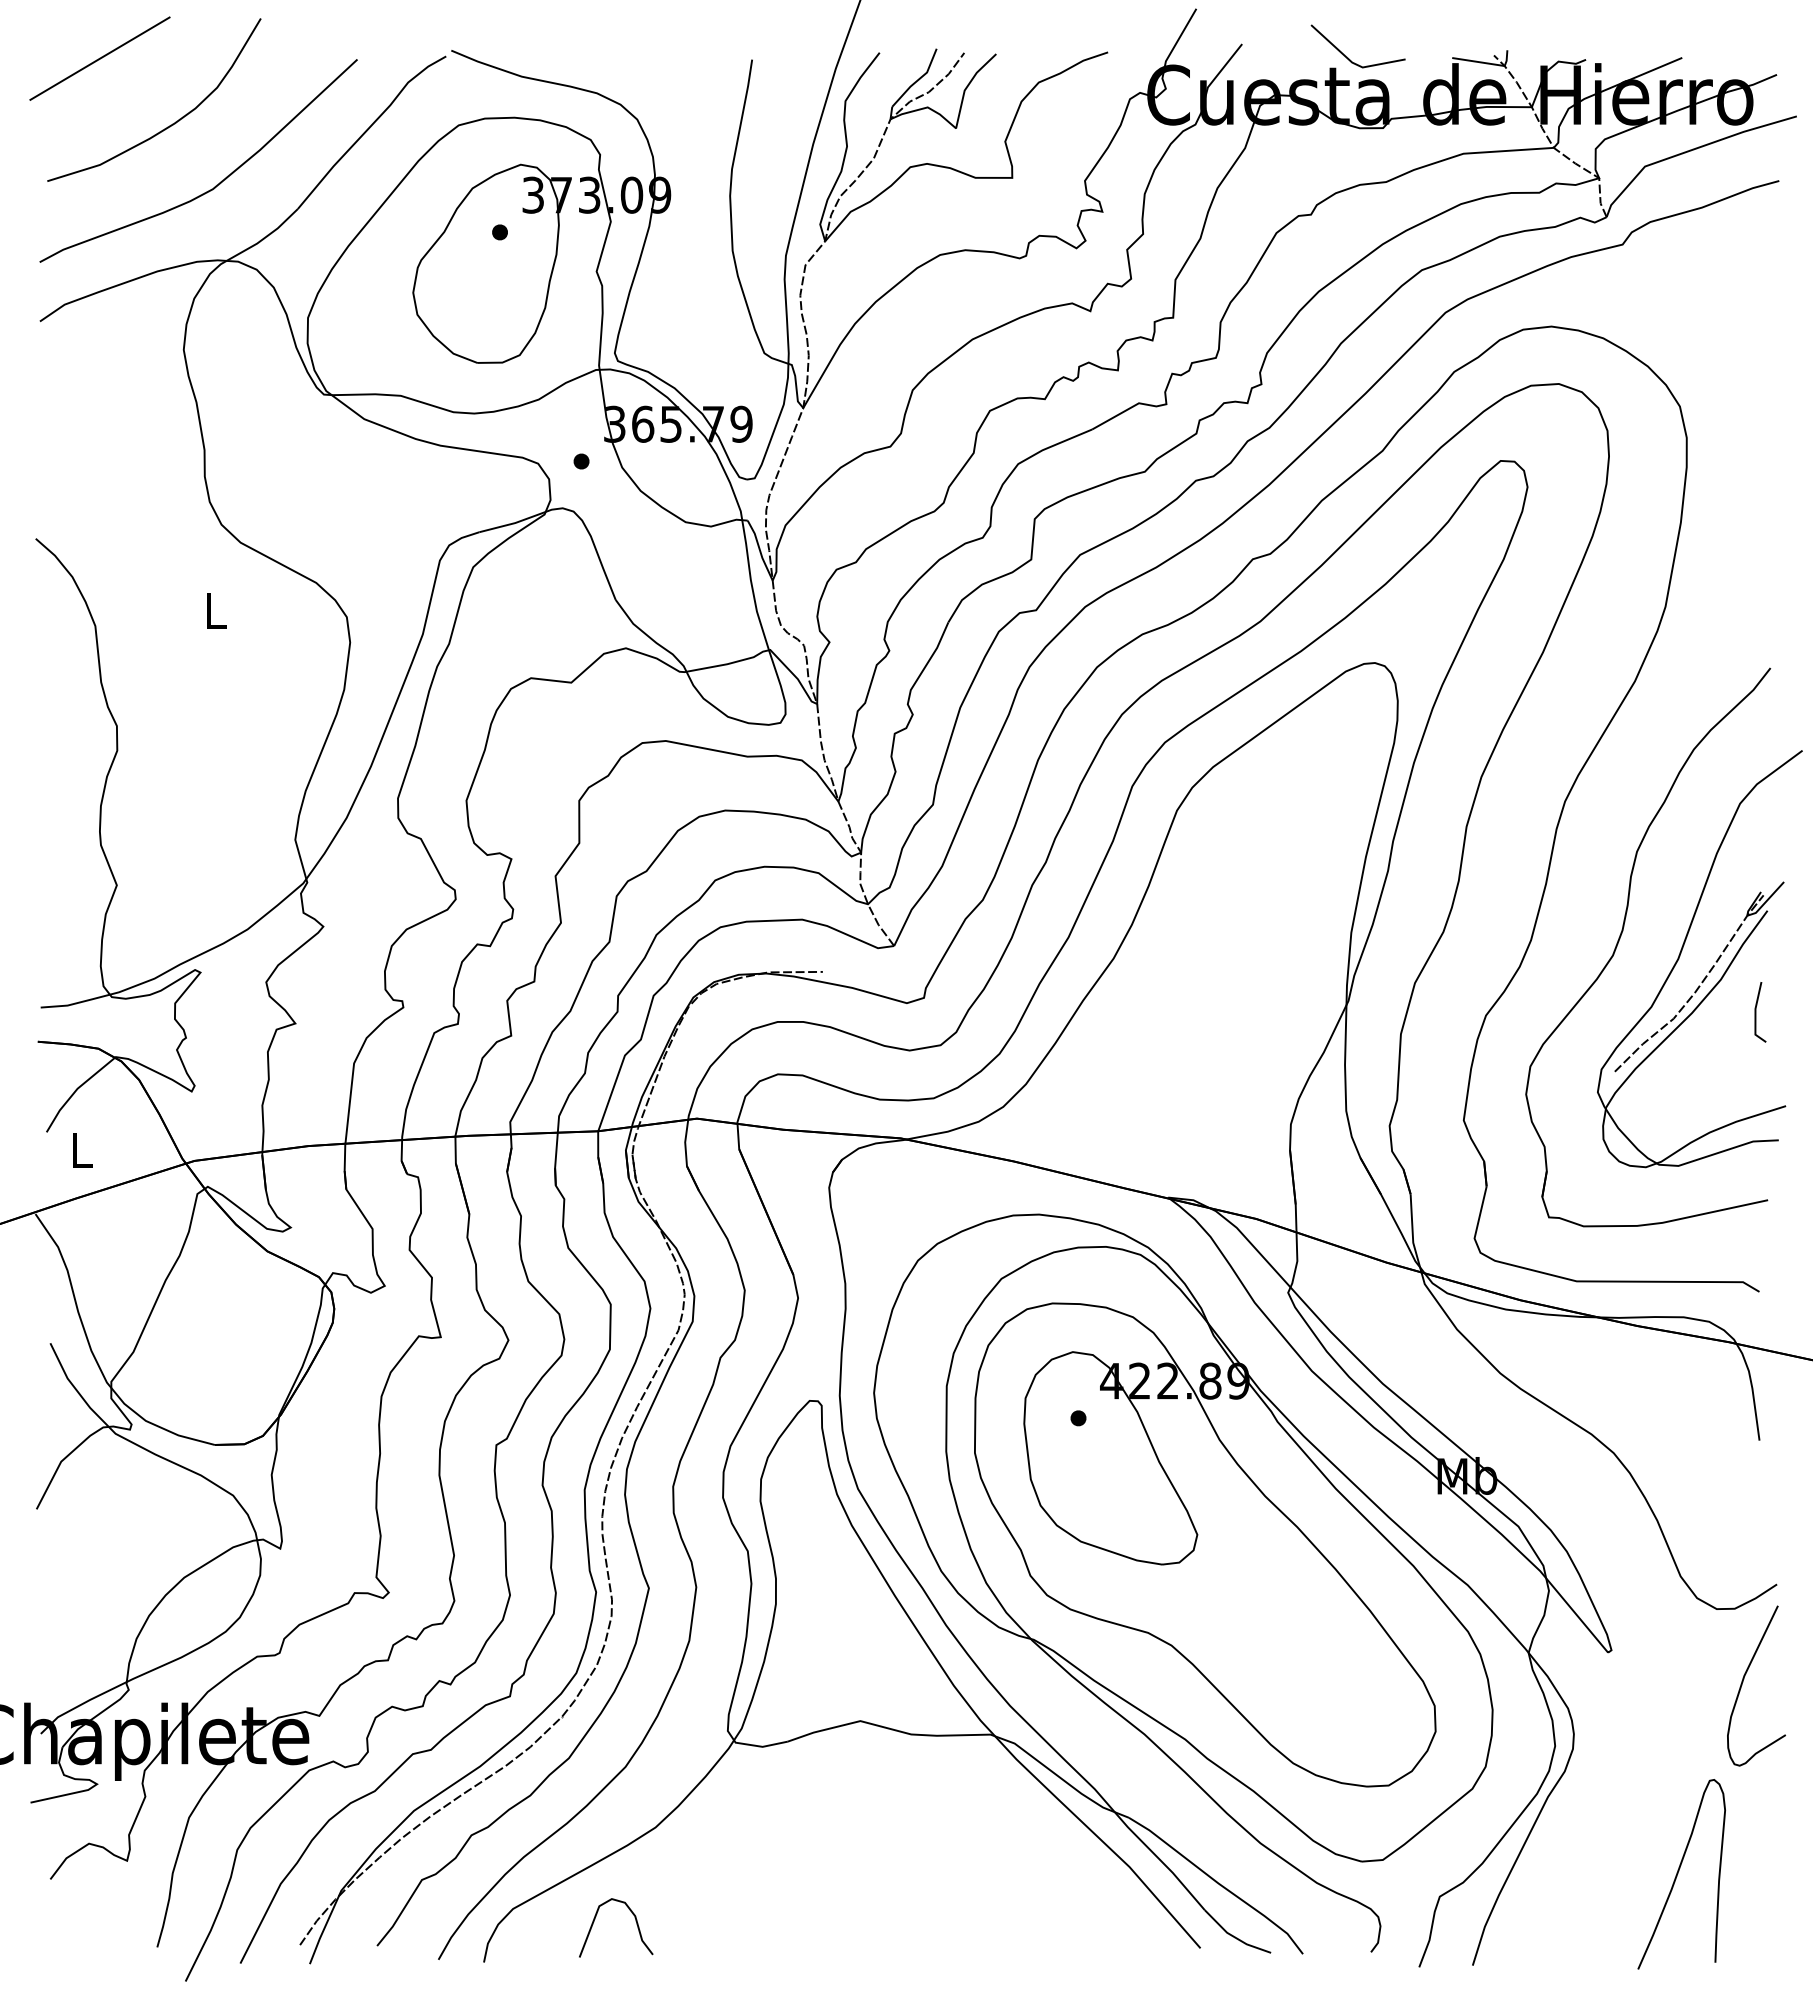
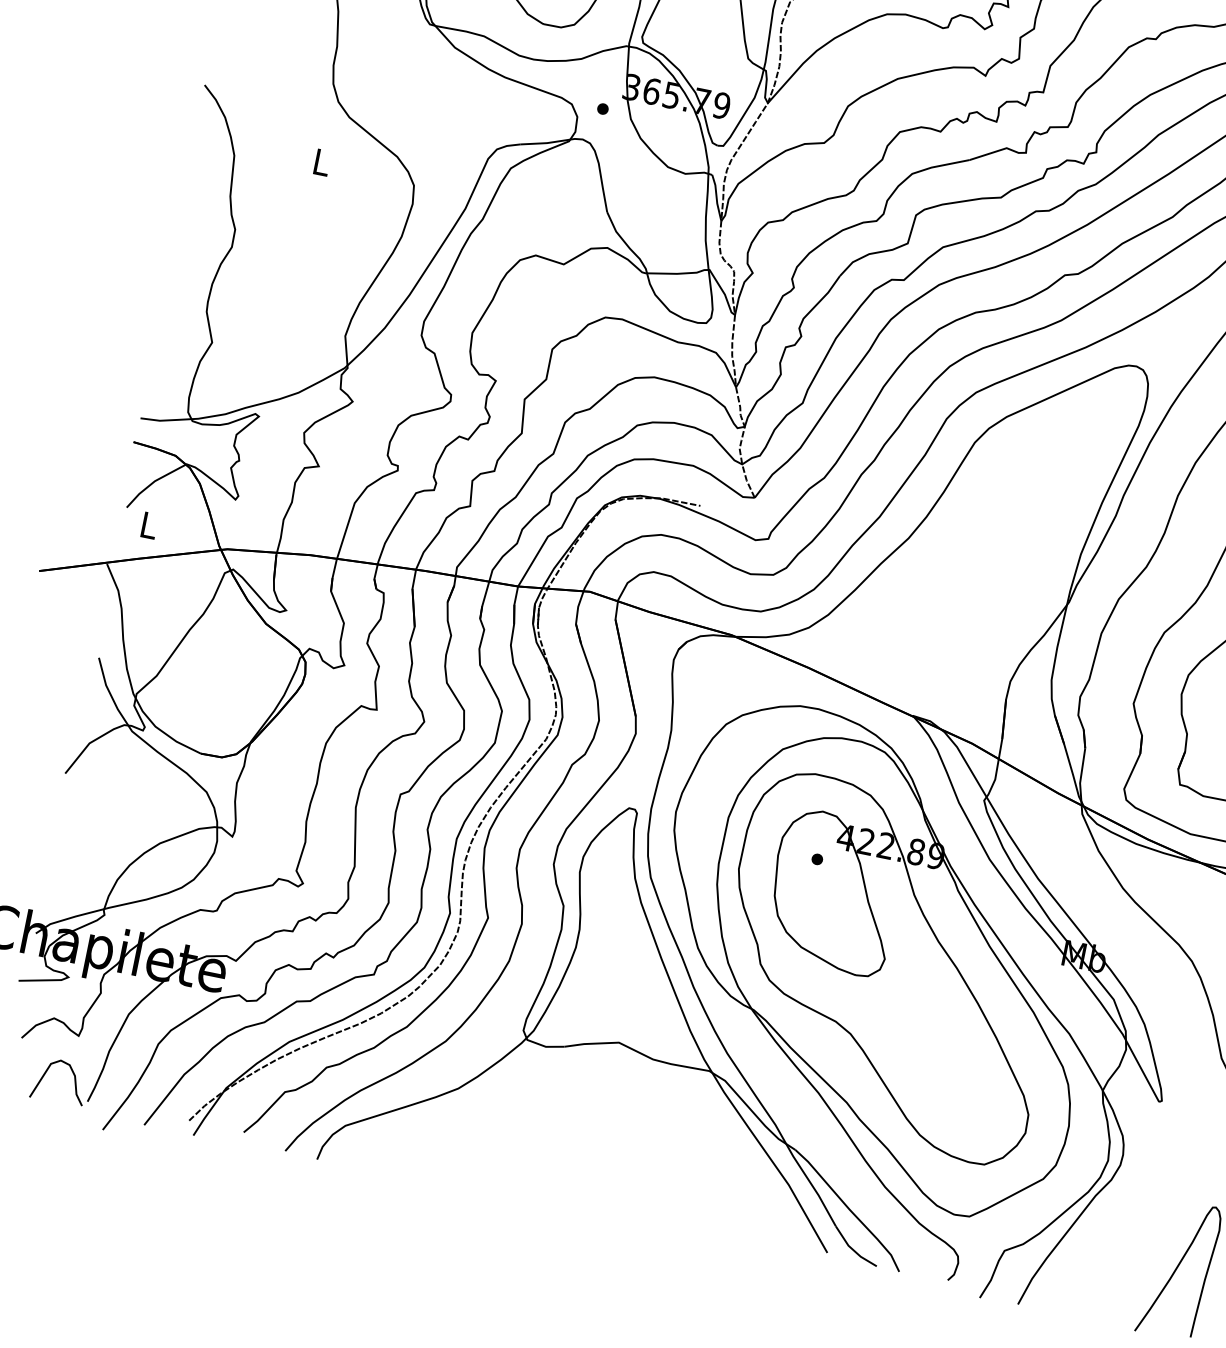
curve: (635, 1921) -> (74, 1079), moved

